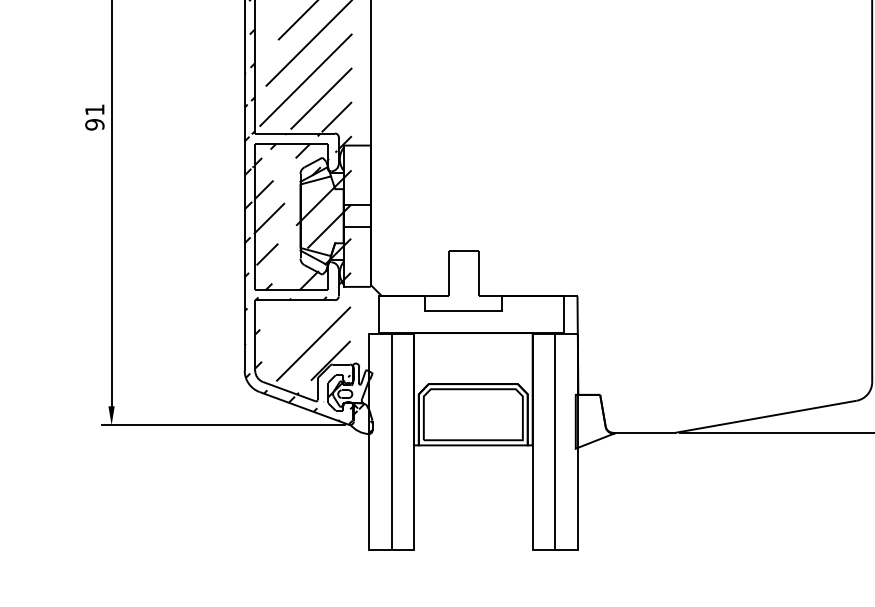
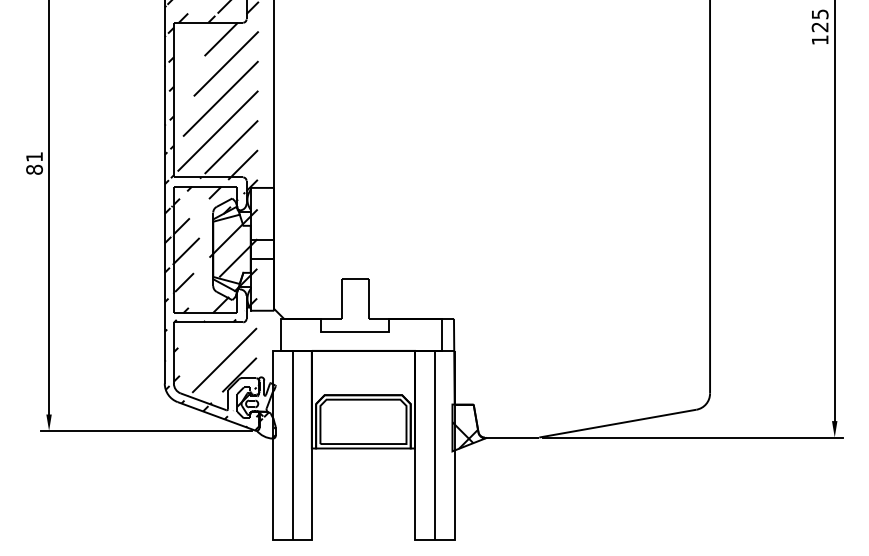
text: (94, 124) -> (34, 169), 91 -> 81
hatch: (590, 430) -> (465, 435), added

